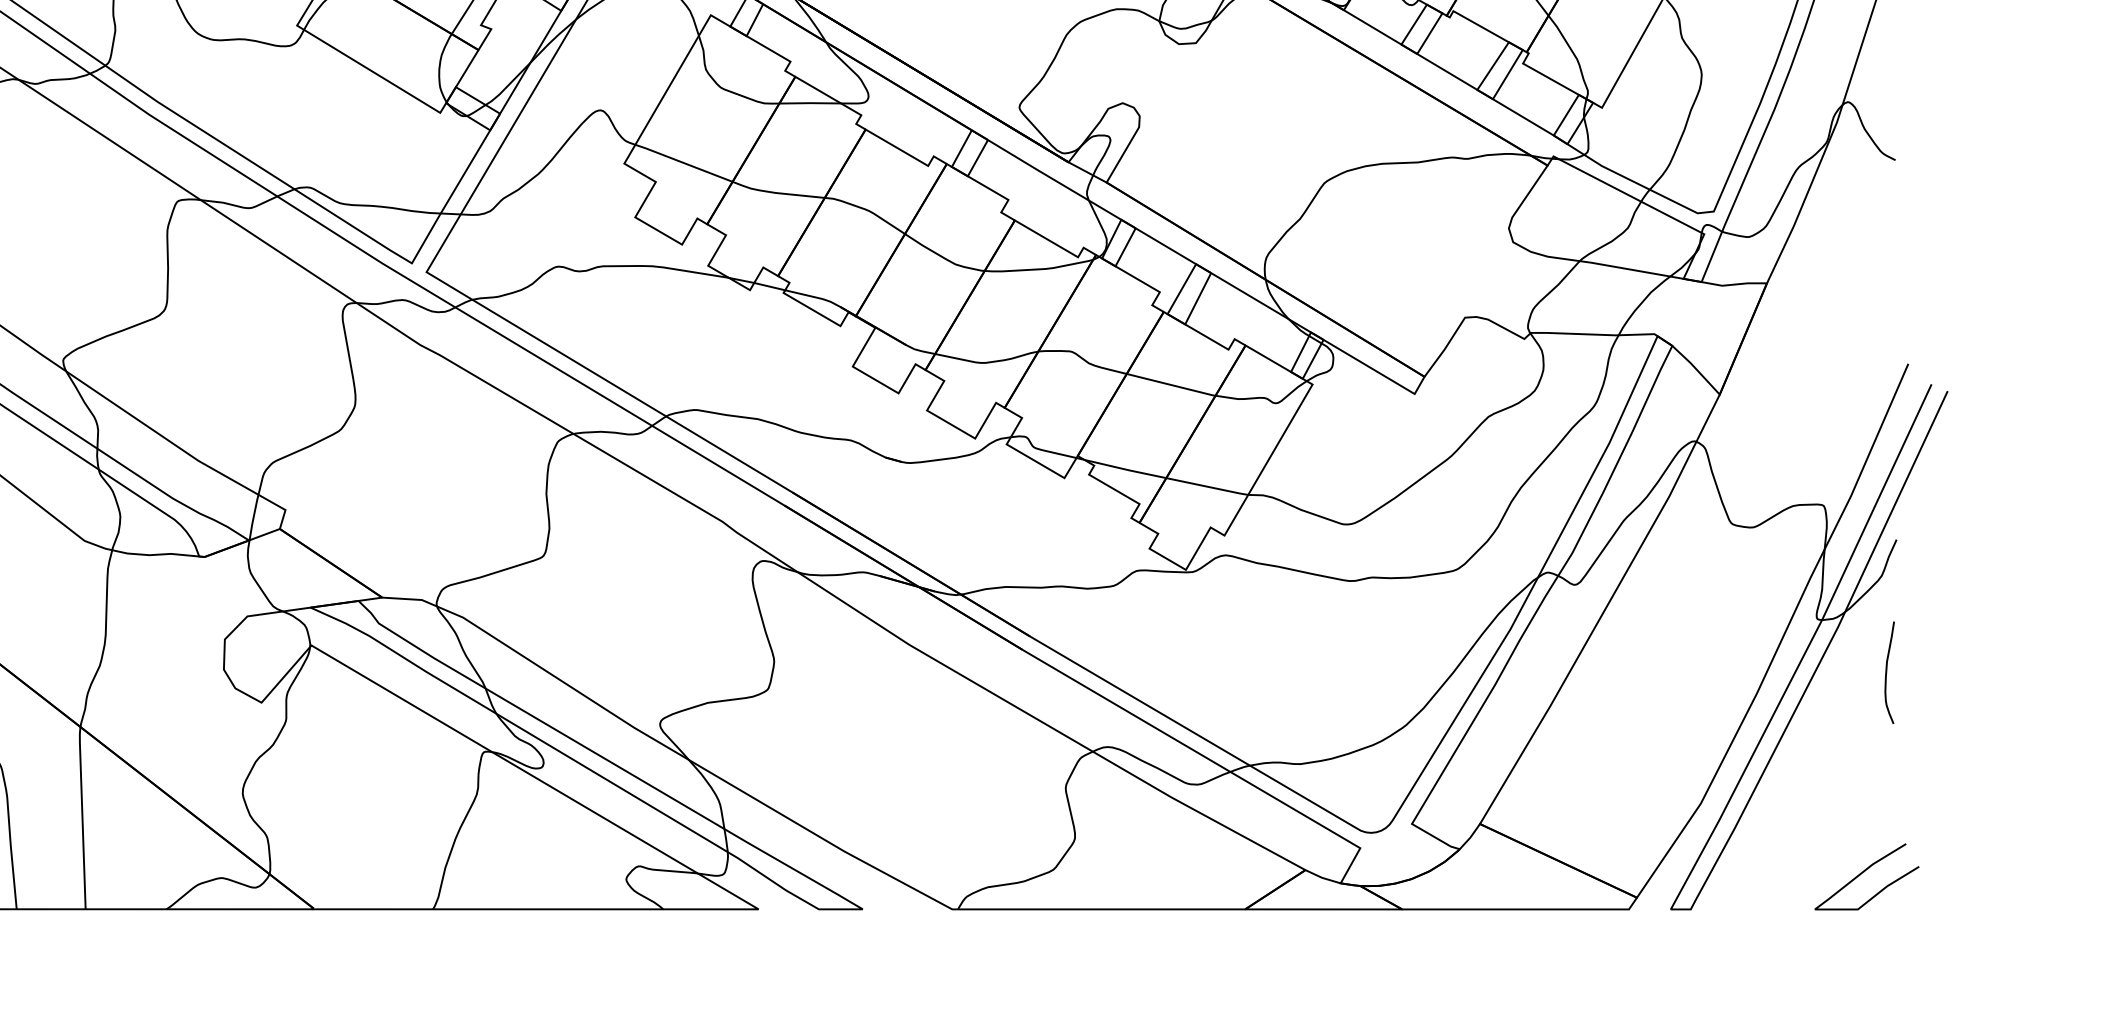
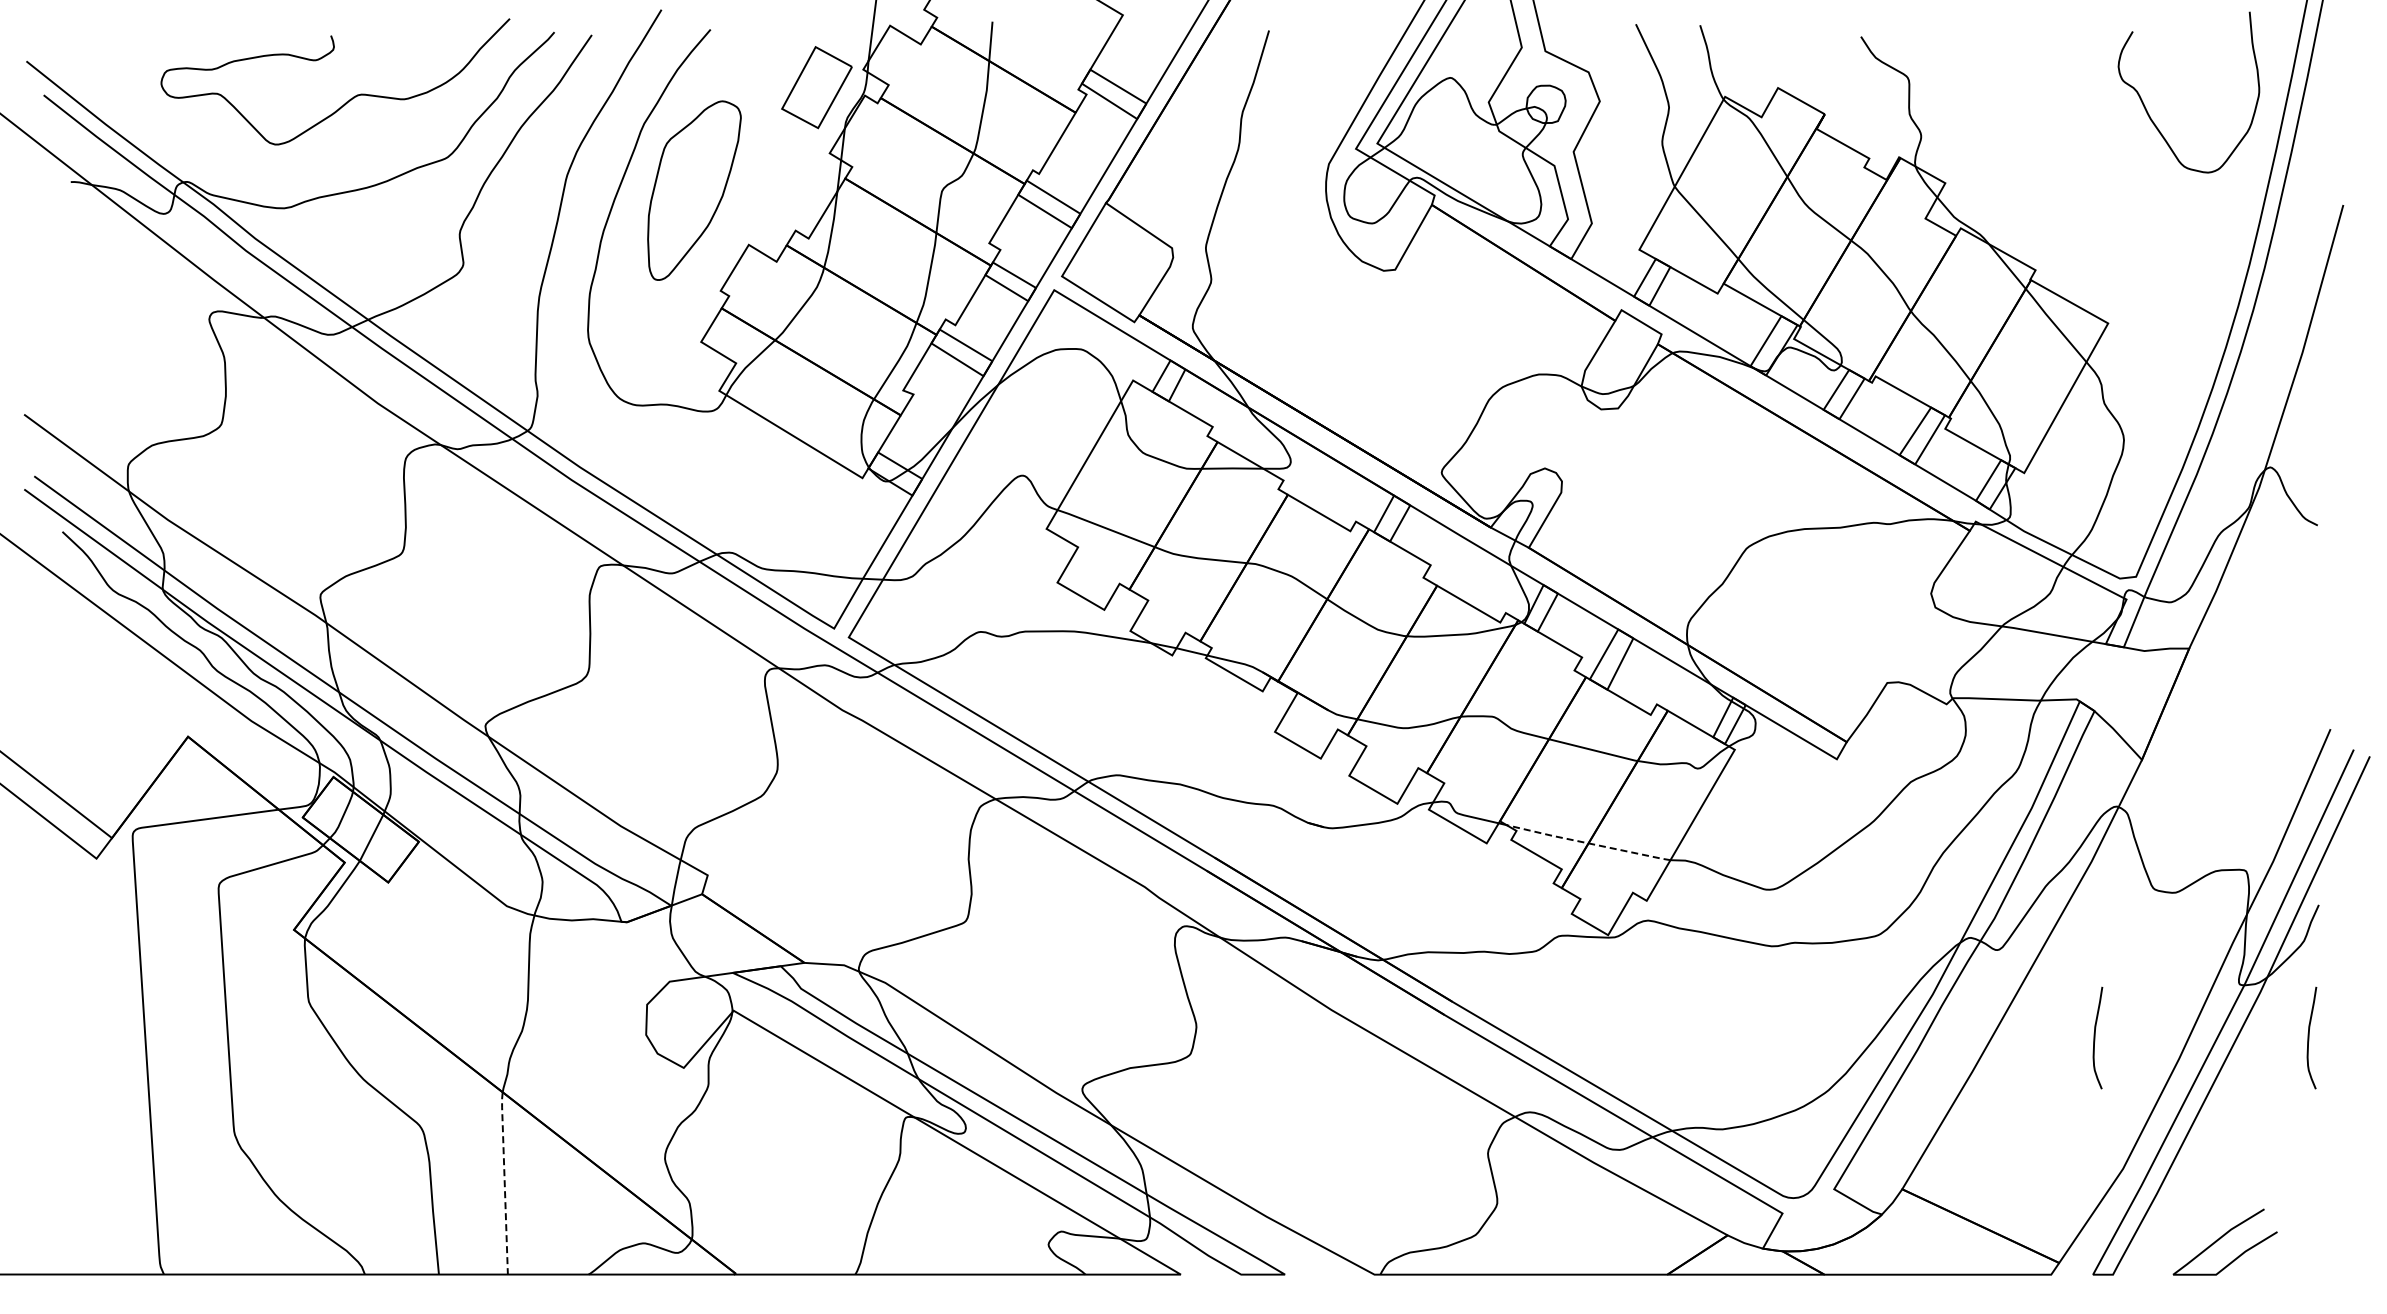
line: (1165, 478) -> (1587, 843), solid -> dashed
curve: (1673, 672) -> (2095, 1037), added
line: (82, 817) -> (504, 1182), solid -> dashed
curve: (1863, 873) -> (2221, 1238), moved

